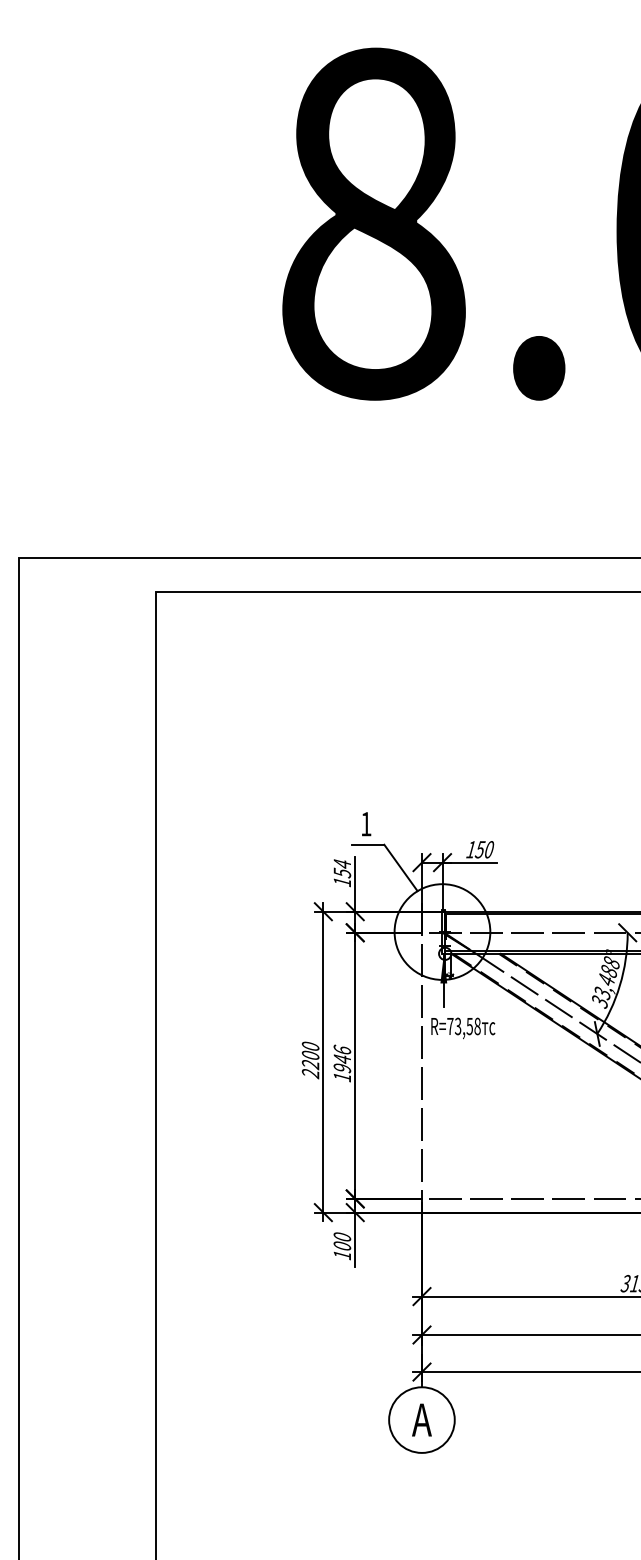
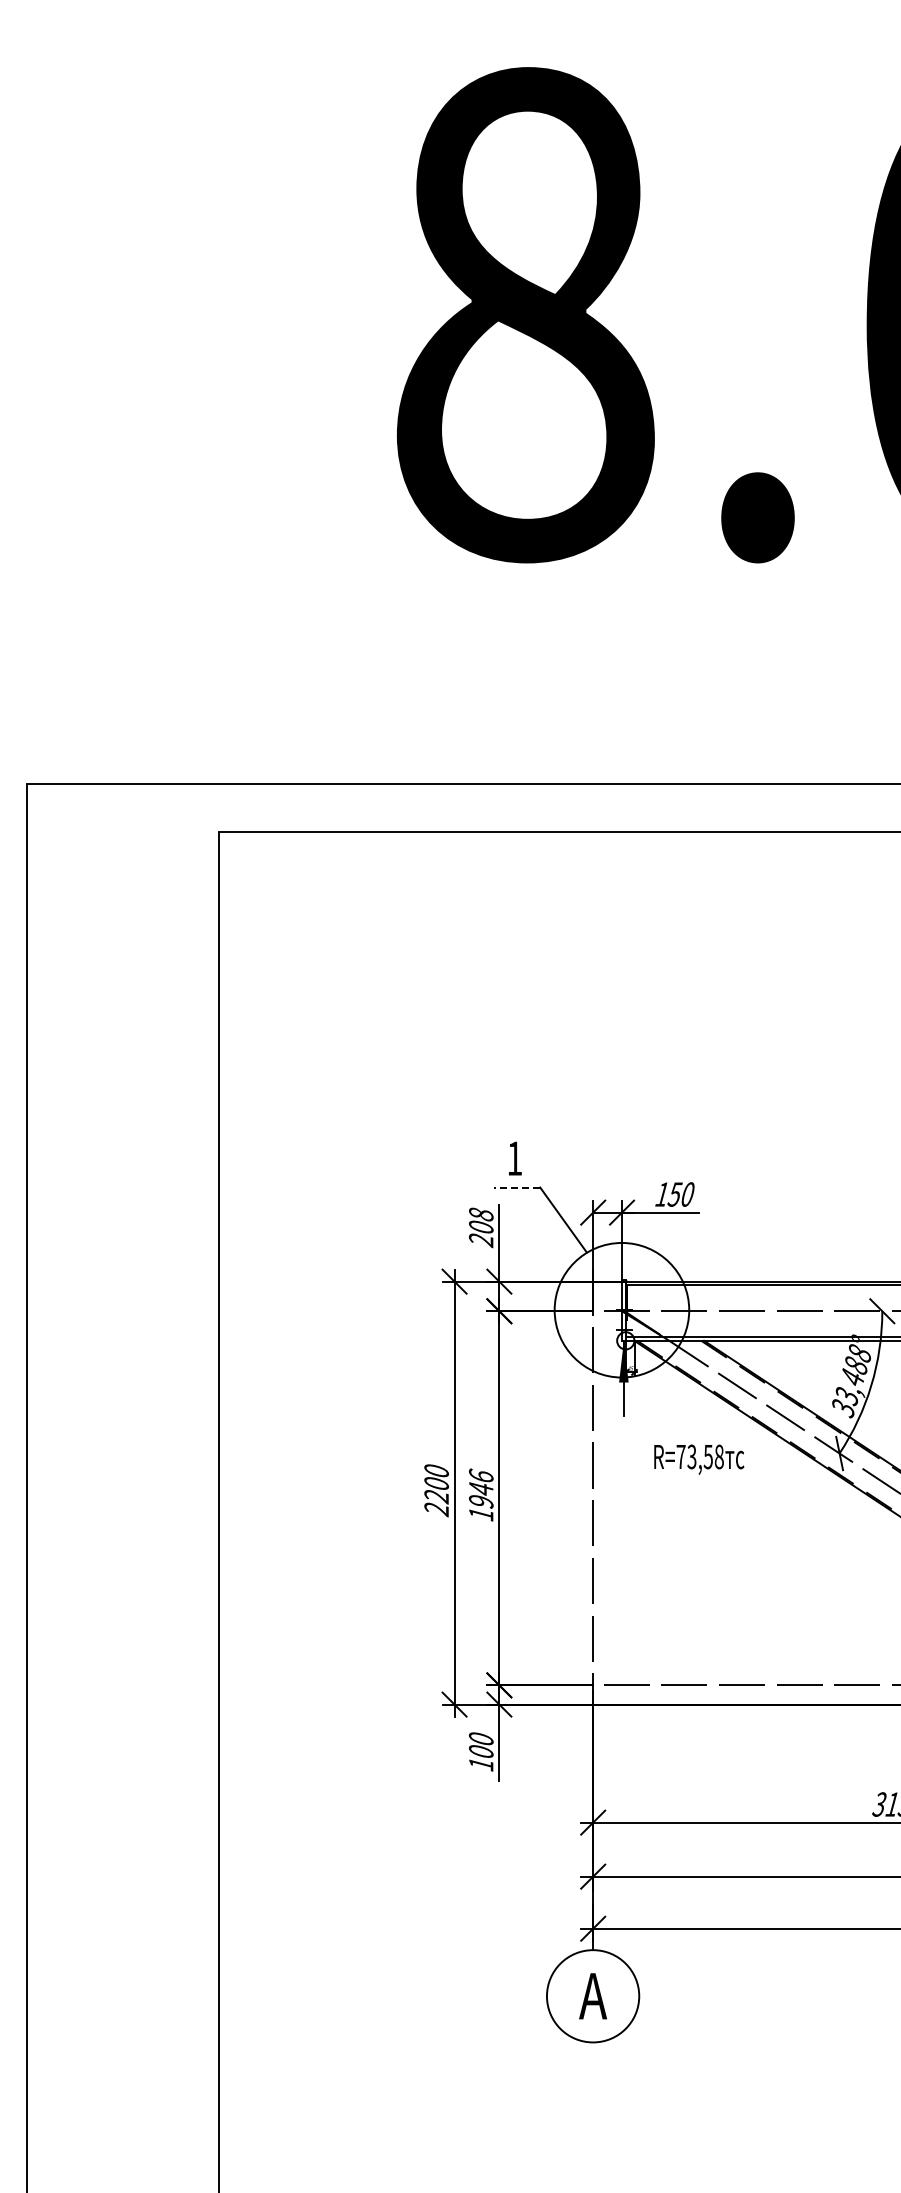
line: (368, 844) -> (517, 1187), solid -> dashed
text: (341, 873) -> (480, 1227), 154 -> 208
text: (463, 1028) -> (699, 1459), moved

